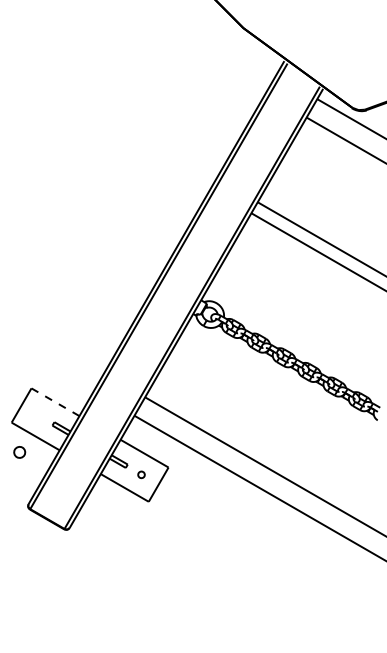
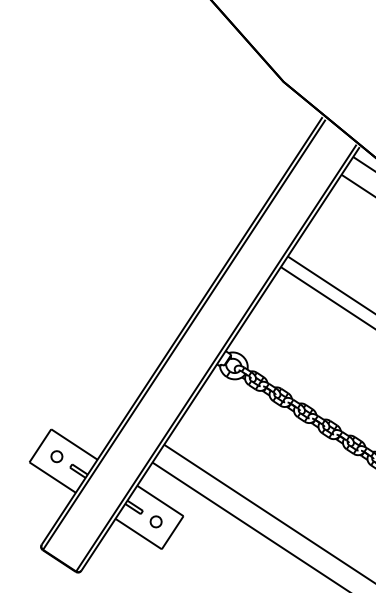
line: (55, 402) -> (74, 444), dashed -> solid
part: (19, 452) -> (56, 456), moved
part: (141, 474) -> (156, 521), size x1.67

